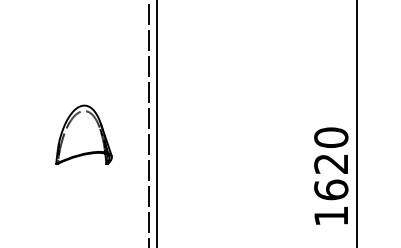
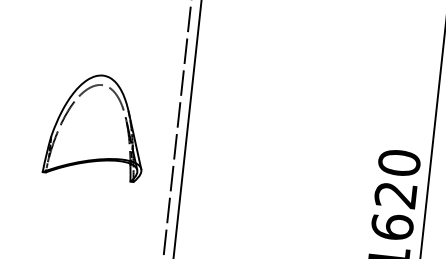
part: (83, 134) -> (96, 126), size x1.43

